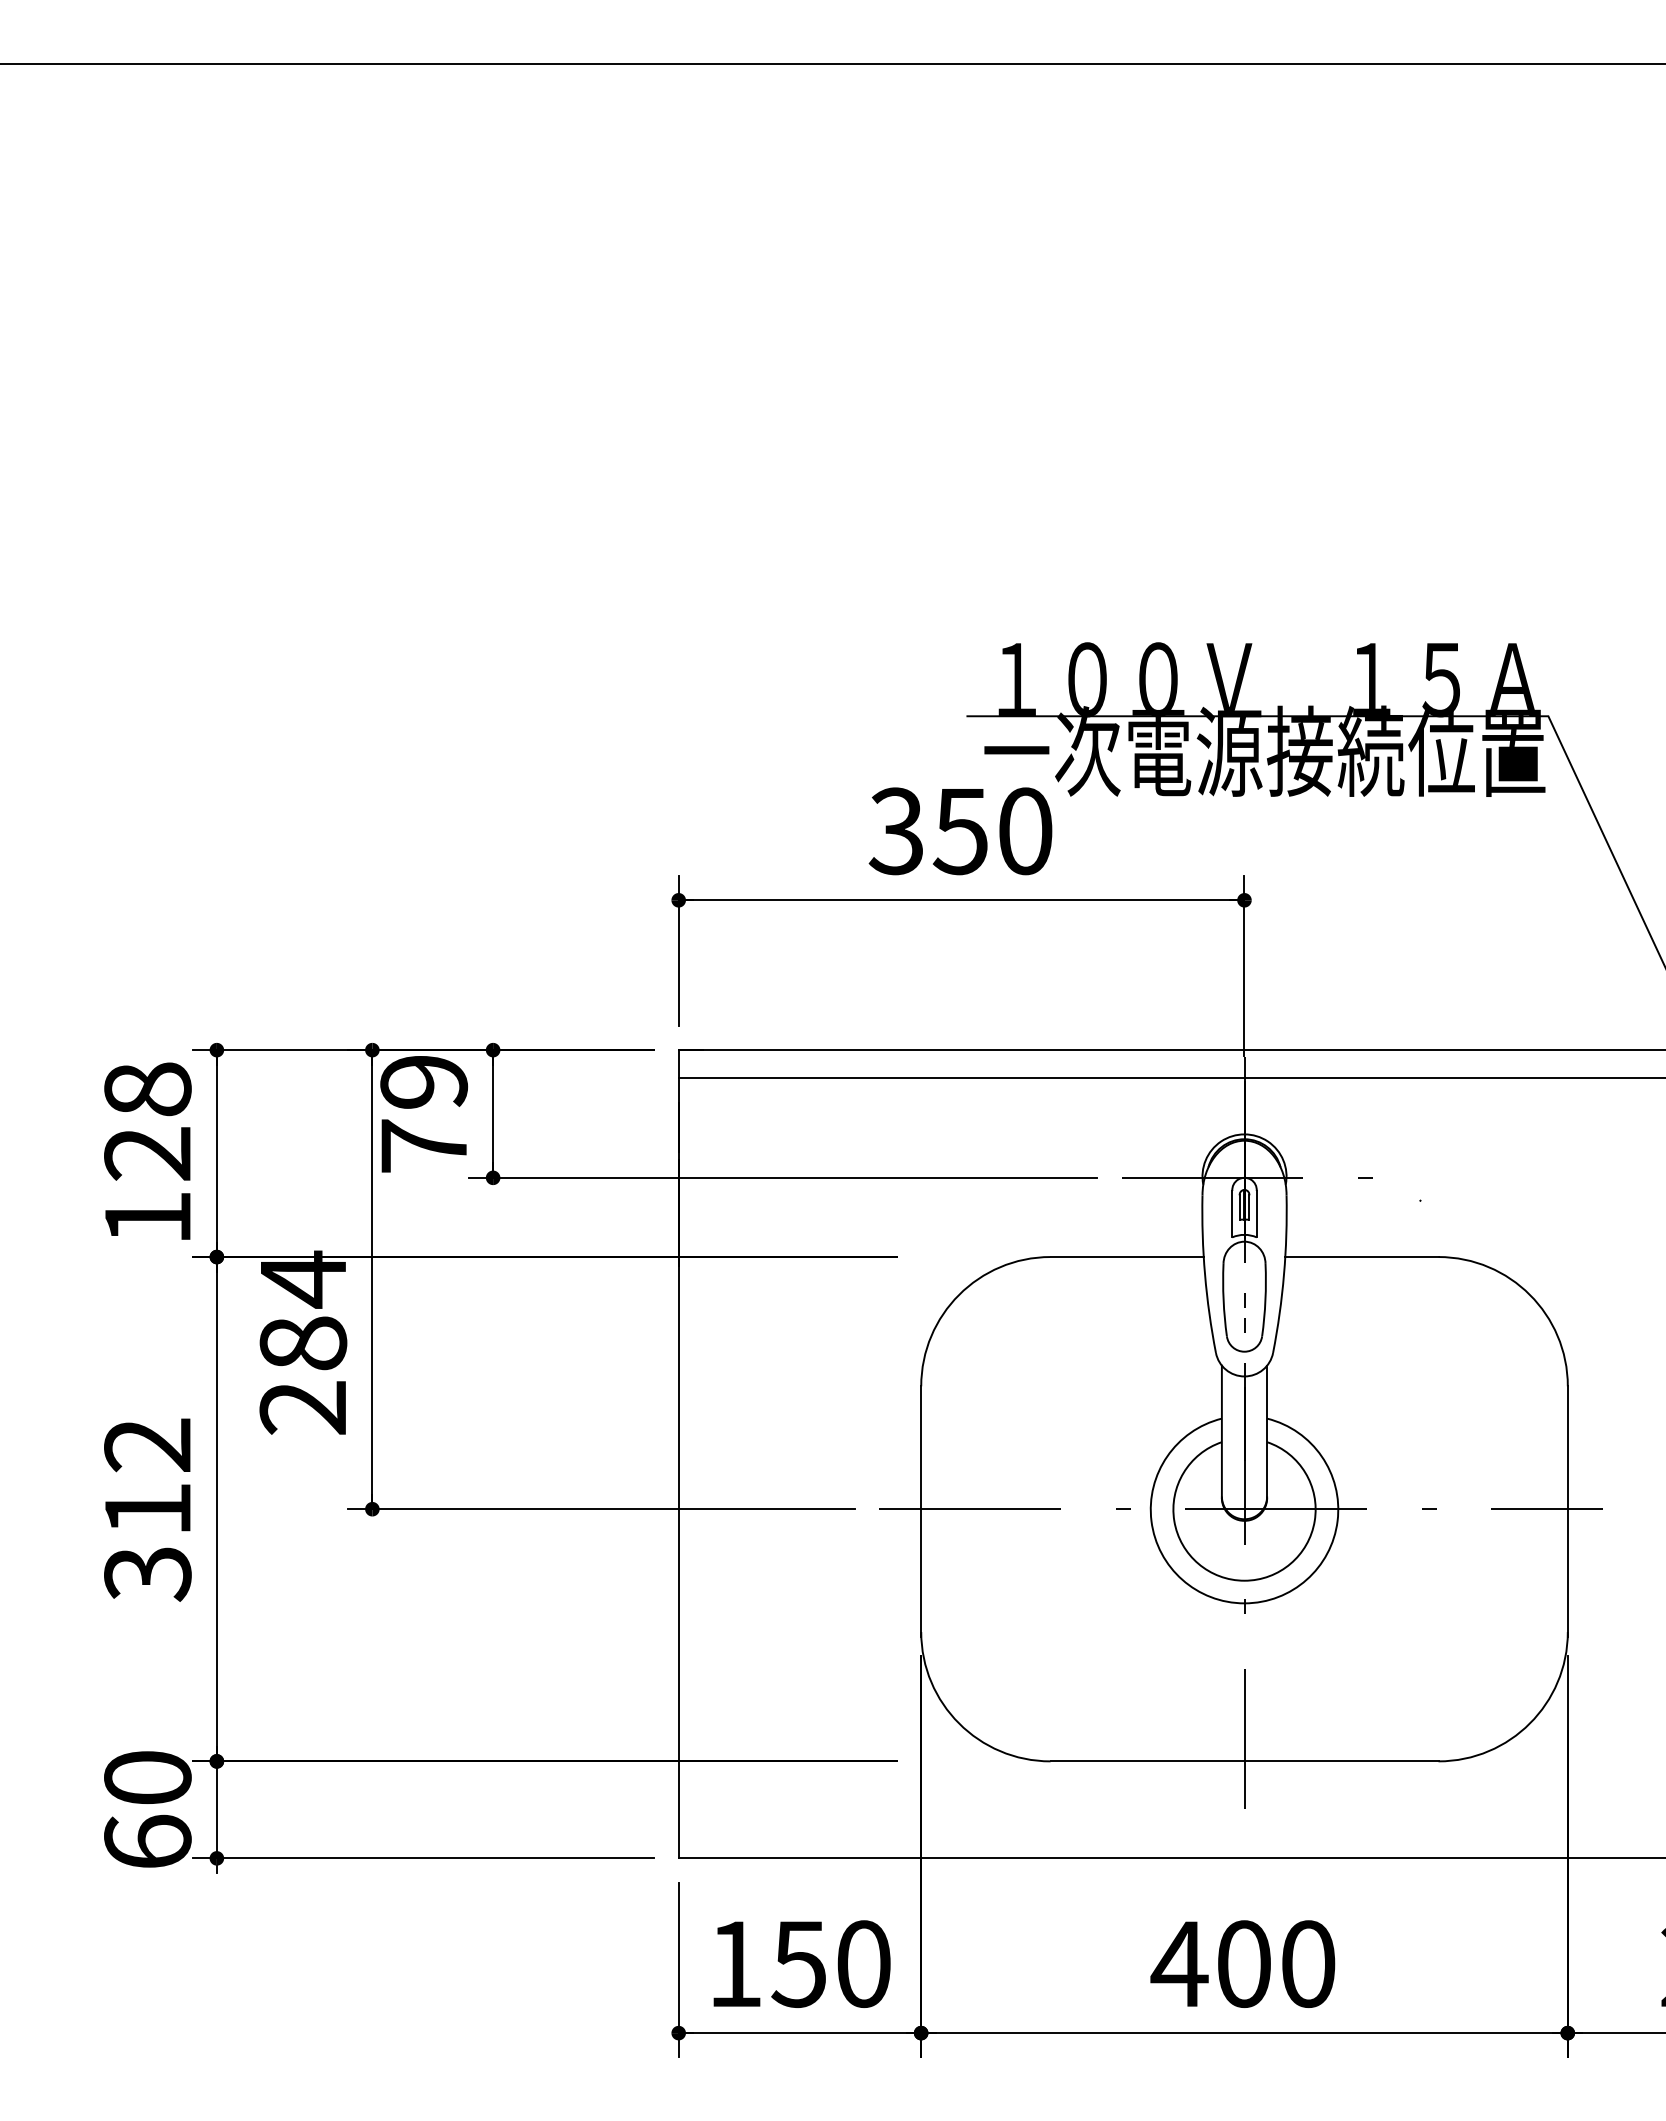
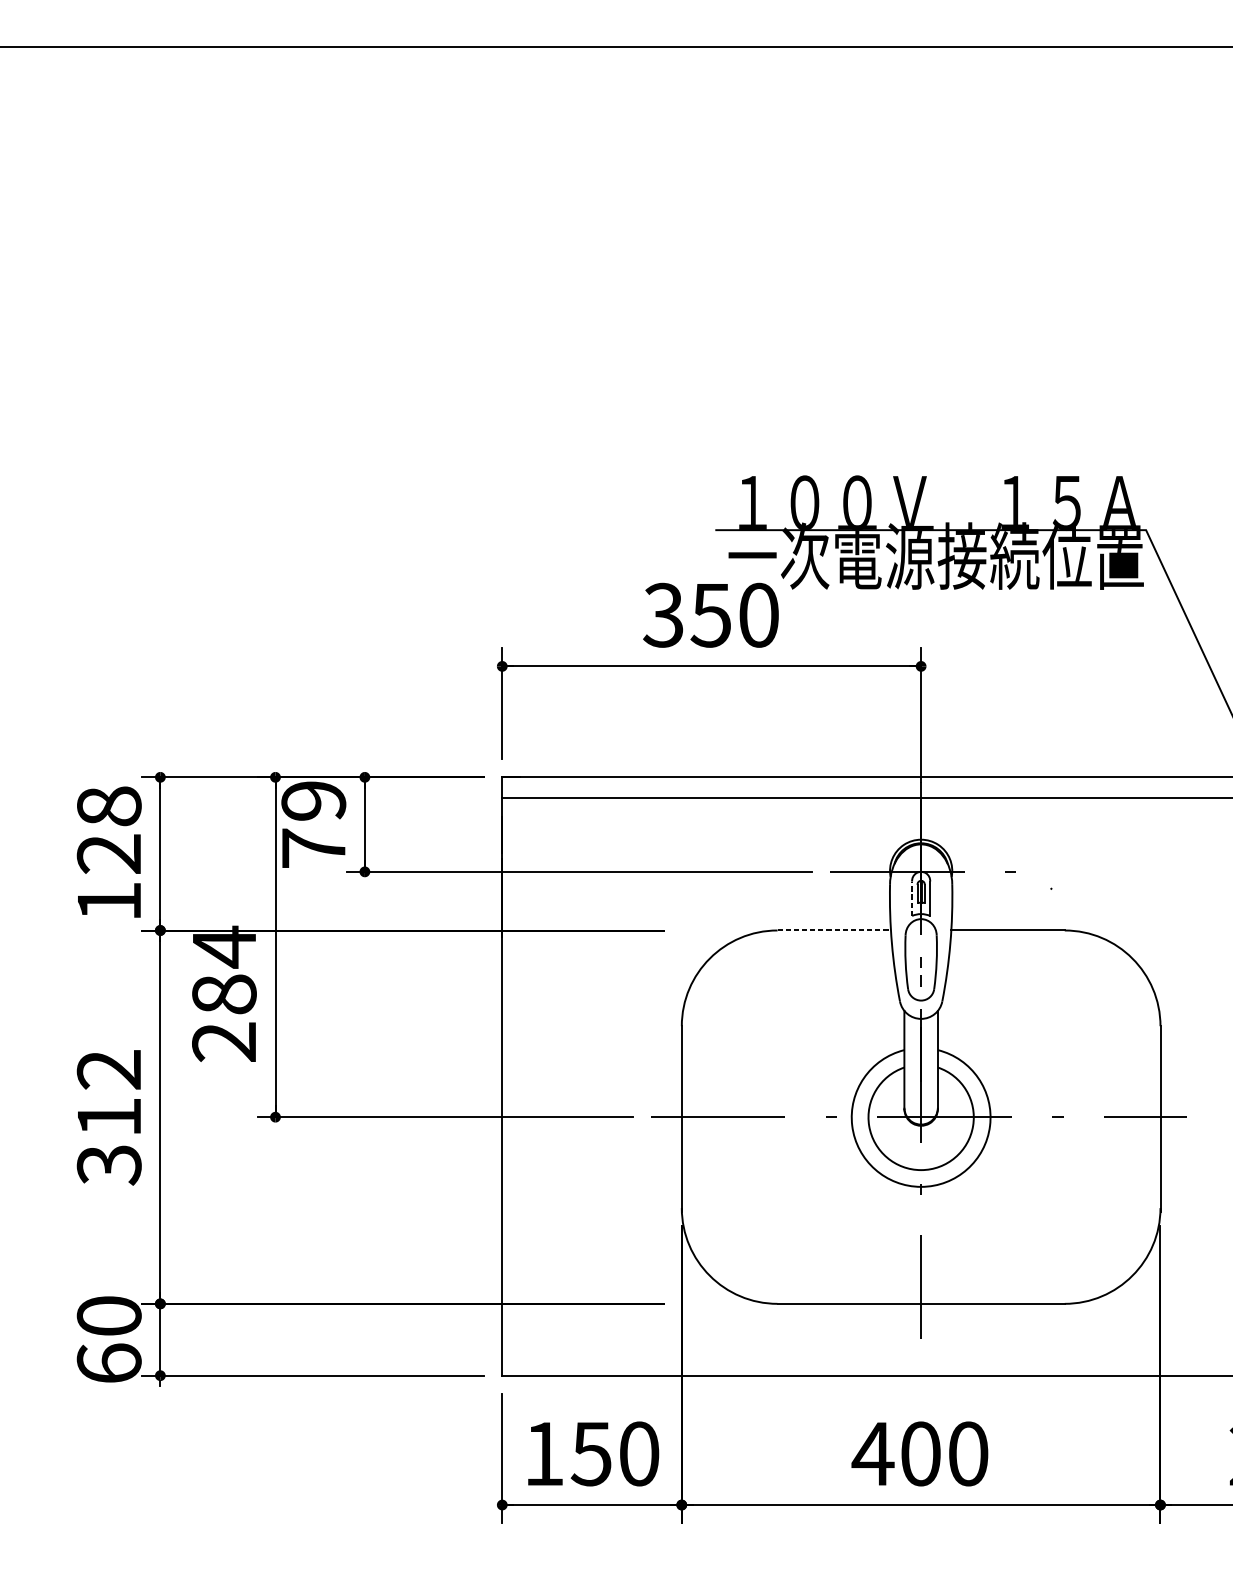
line: (1232, 1213) -> (912, 898), solid -> dashed
line: (1127, 1257) -> (834, 930), solid -> dashed

